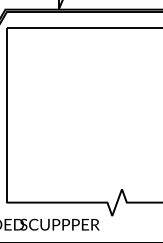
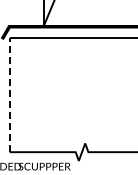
line: (6, 114) -> (9, 94), solid -> dashed

